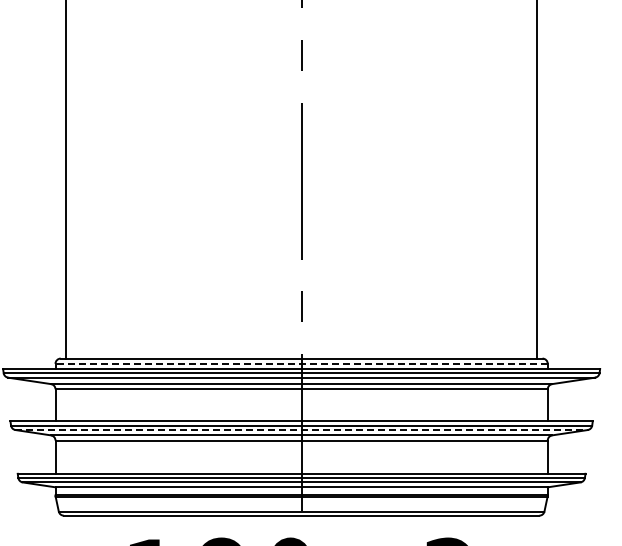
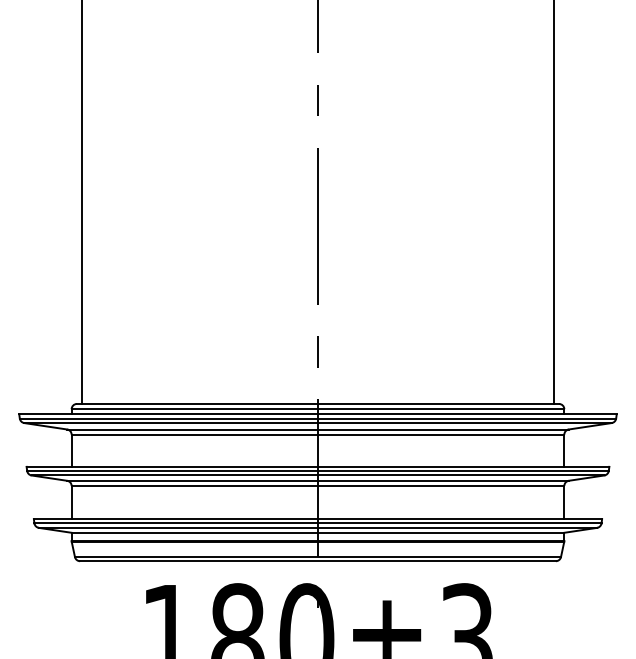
line: (301, 364) -> (317, 409), dashed -> solid
line: (302, 430) -> (318, 475), dashed -> solid

